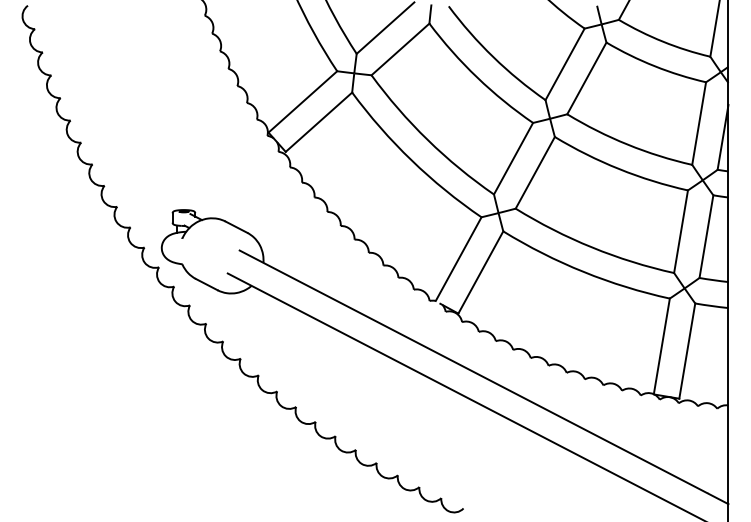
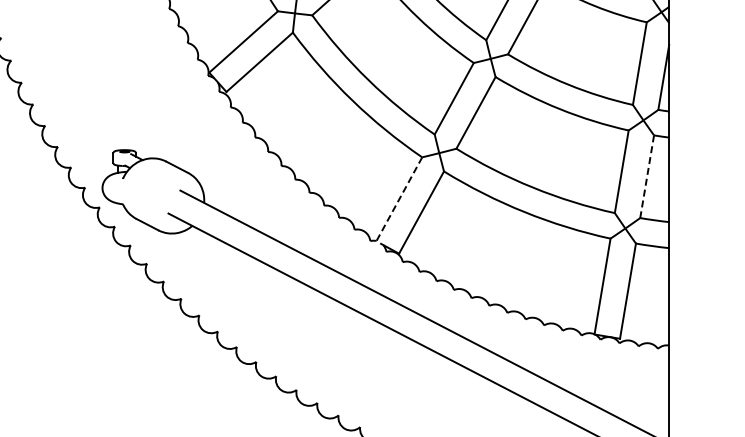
line: (706, 236) -> (647, 176), solid -> dashed
line: (458, 259) -> (399, 199), solid -> dashed

